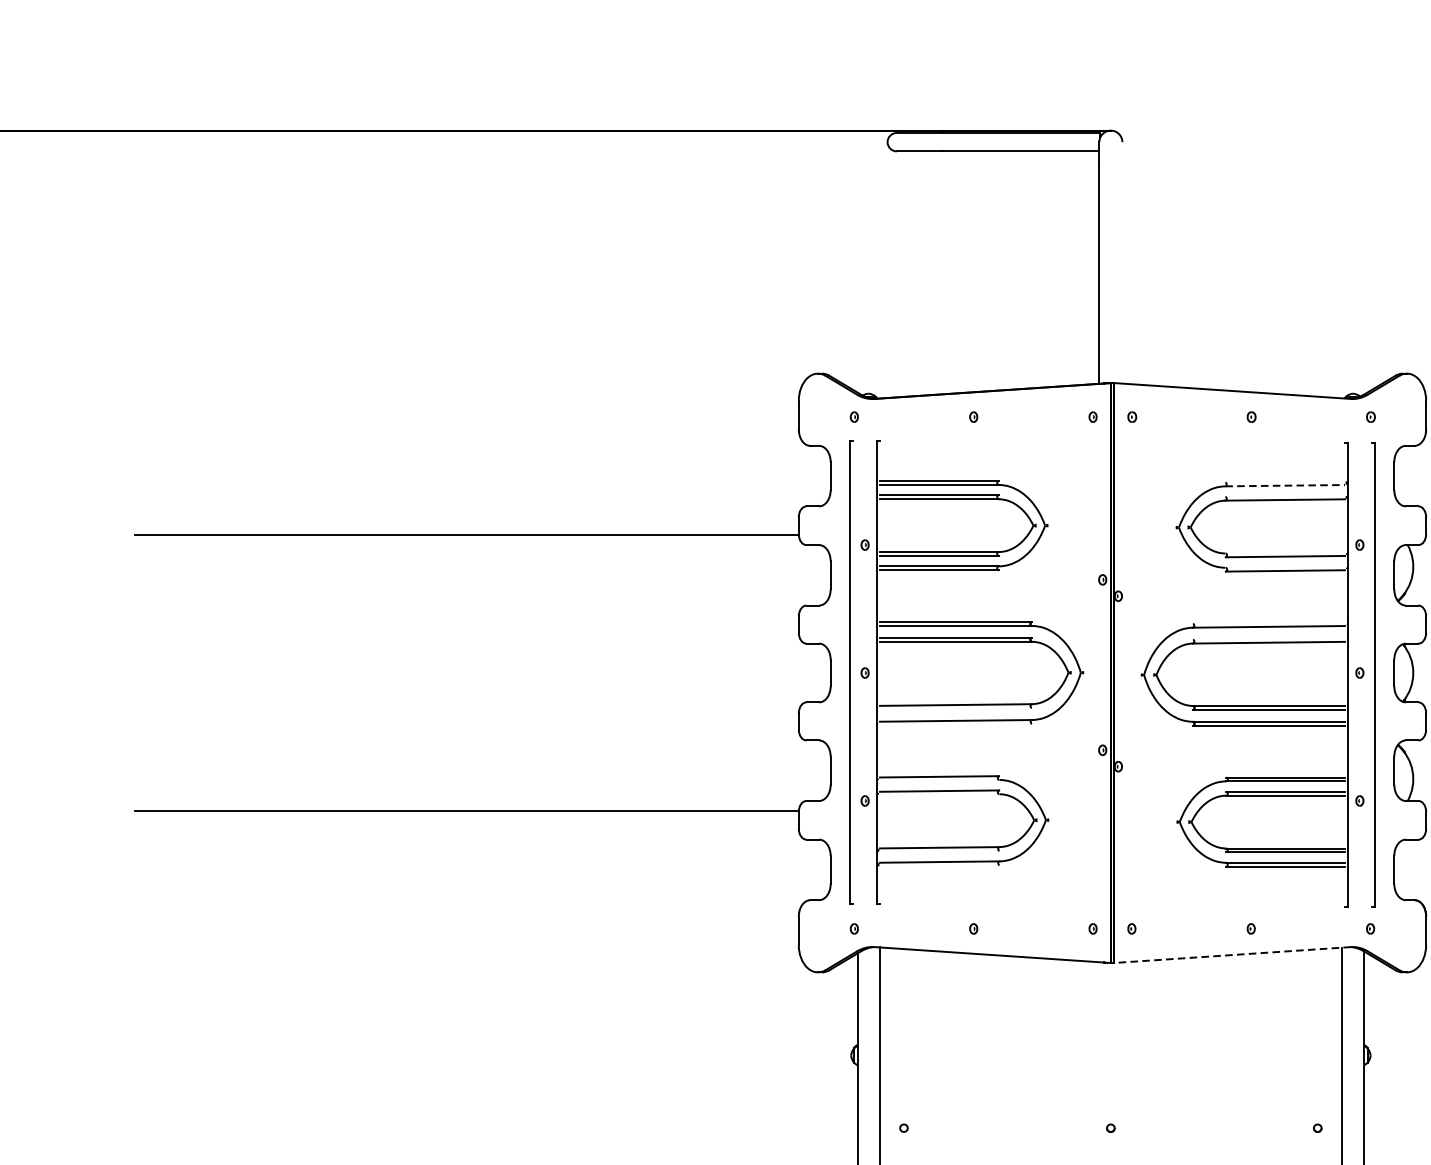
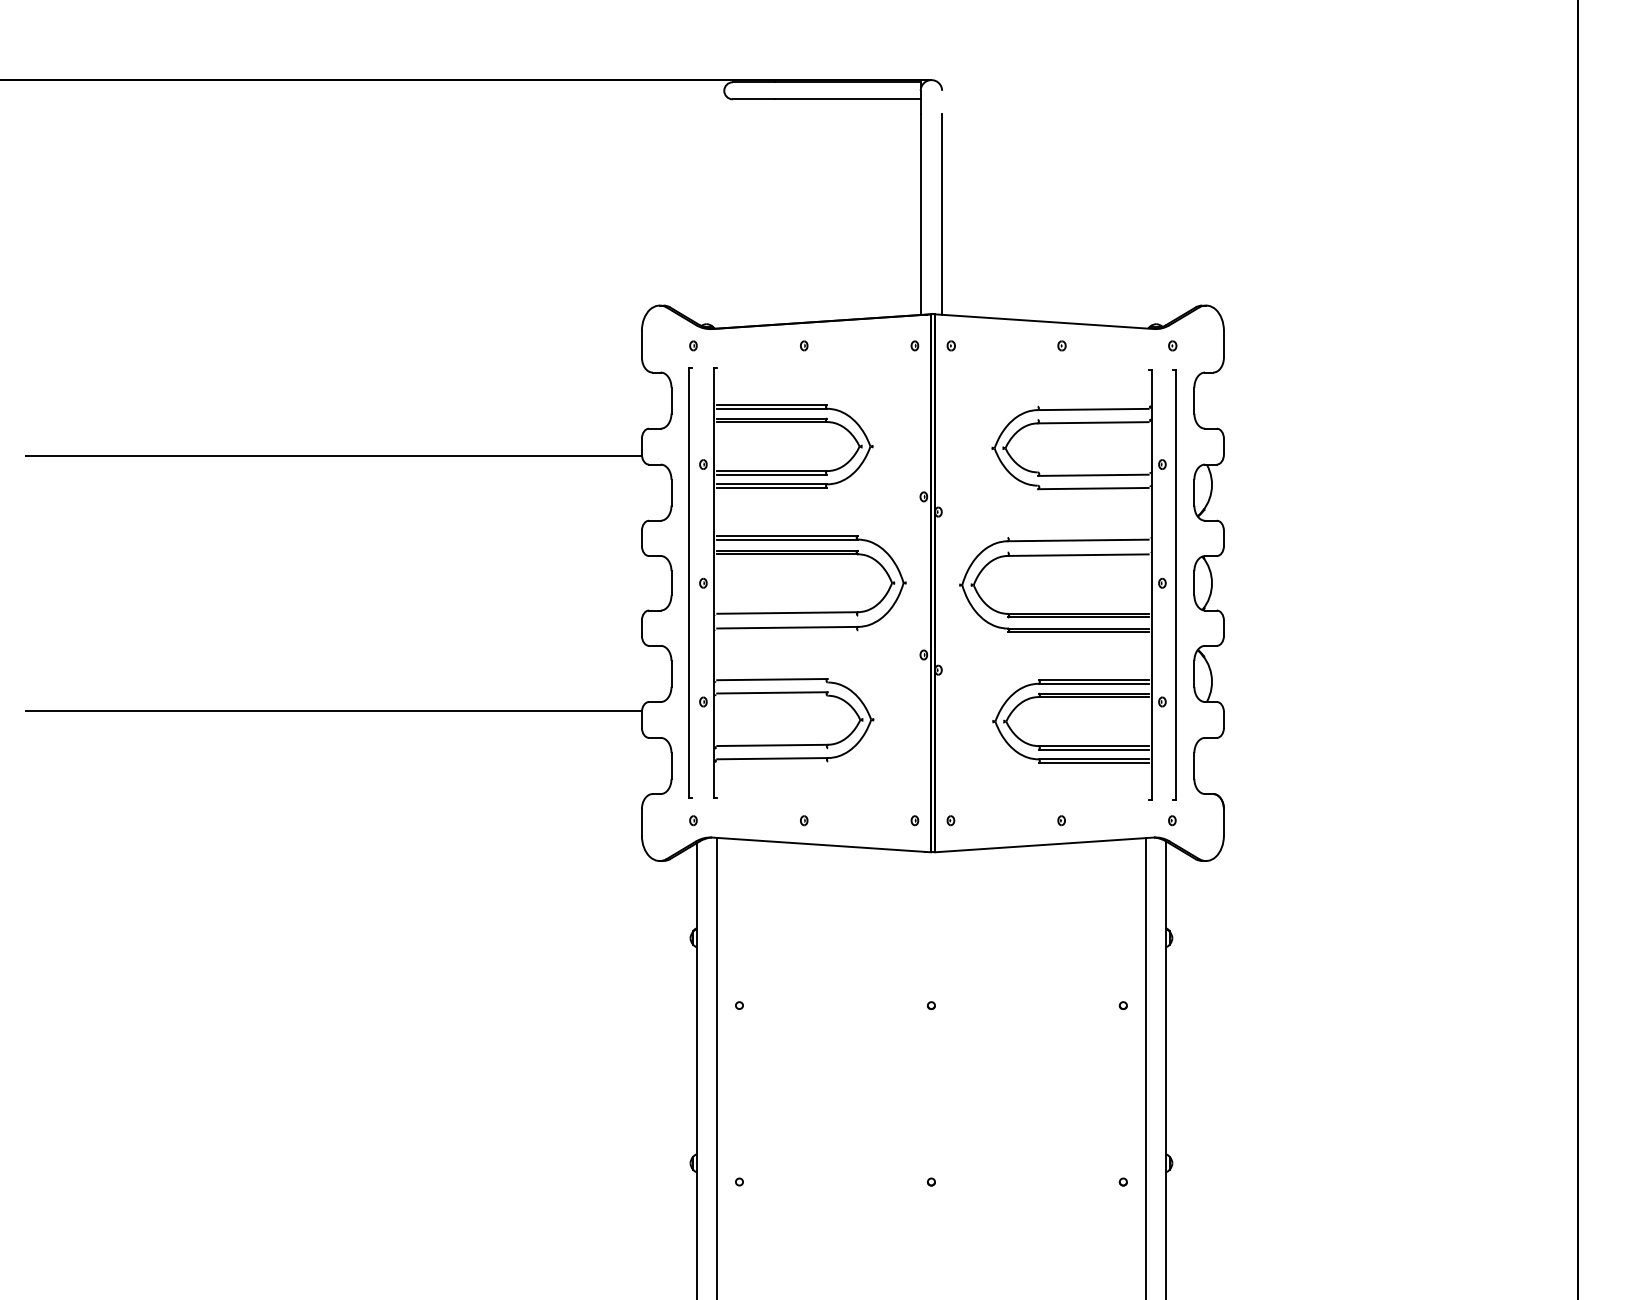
line: (1122, 274) -> (942, 213), added
line: (1285, 485) -> (1093, 409), dashed -> solid
line: (1232, 954) -> (1044, 844), dashed -> solid

